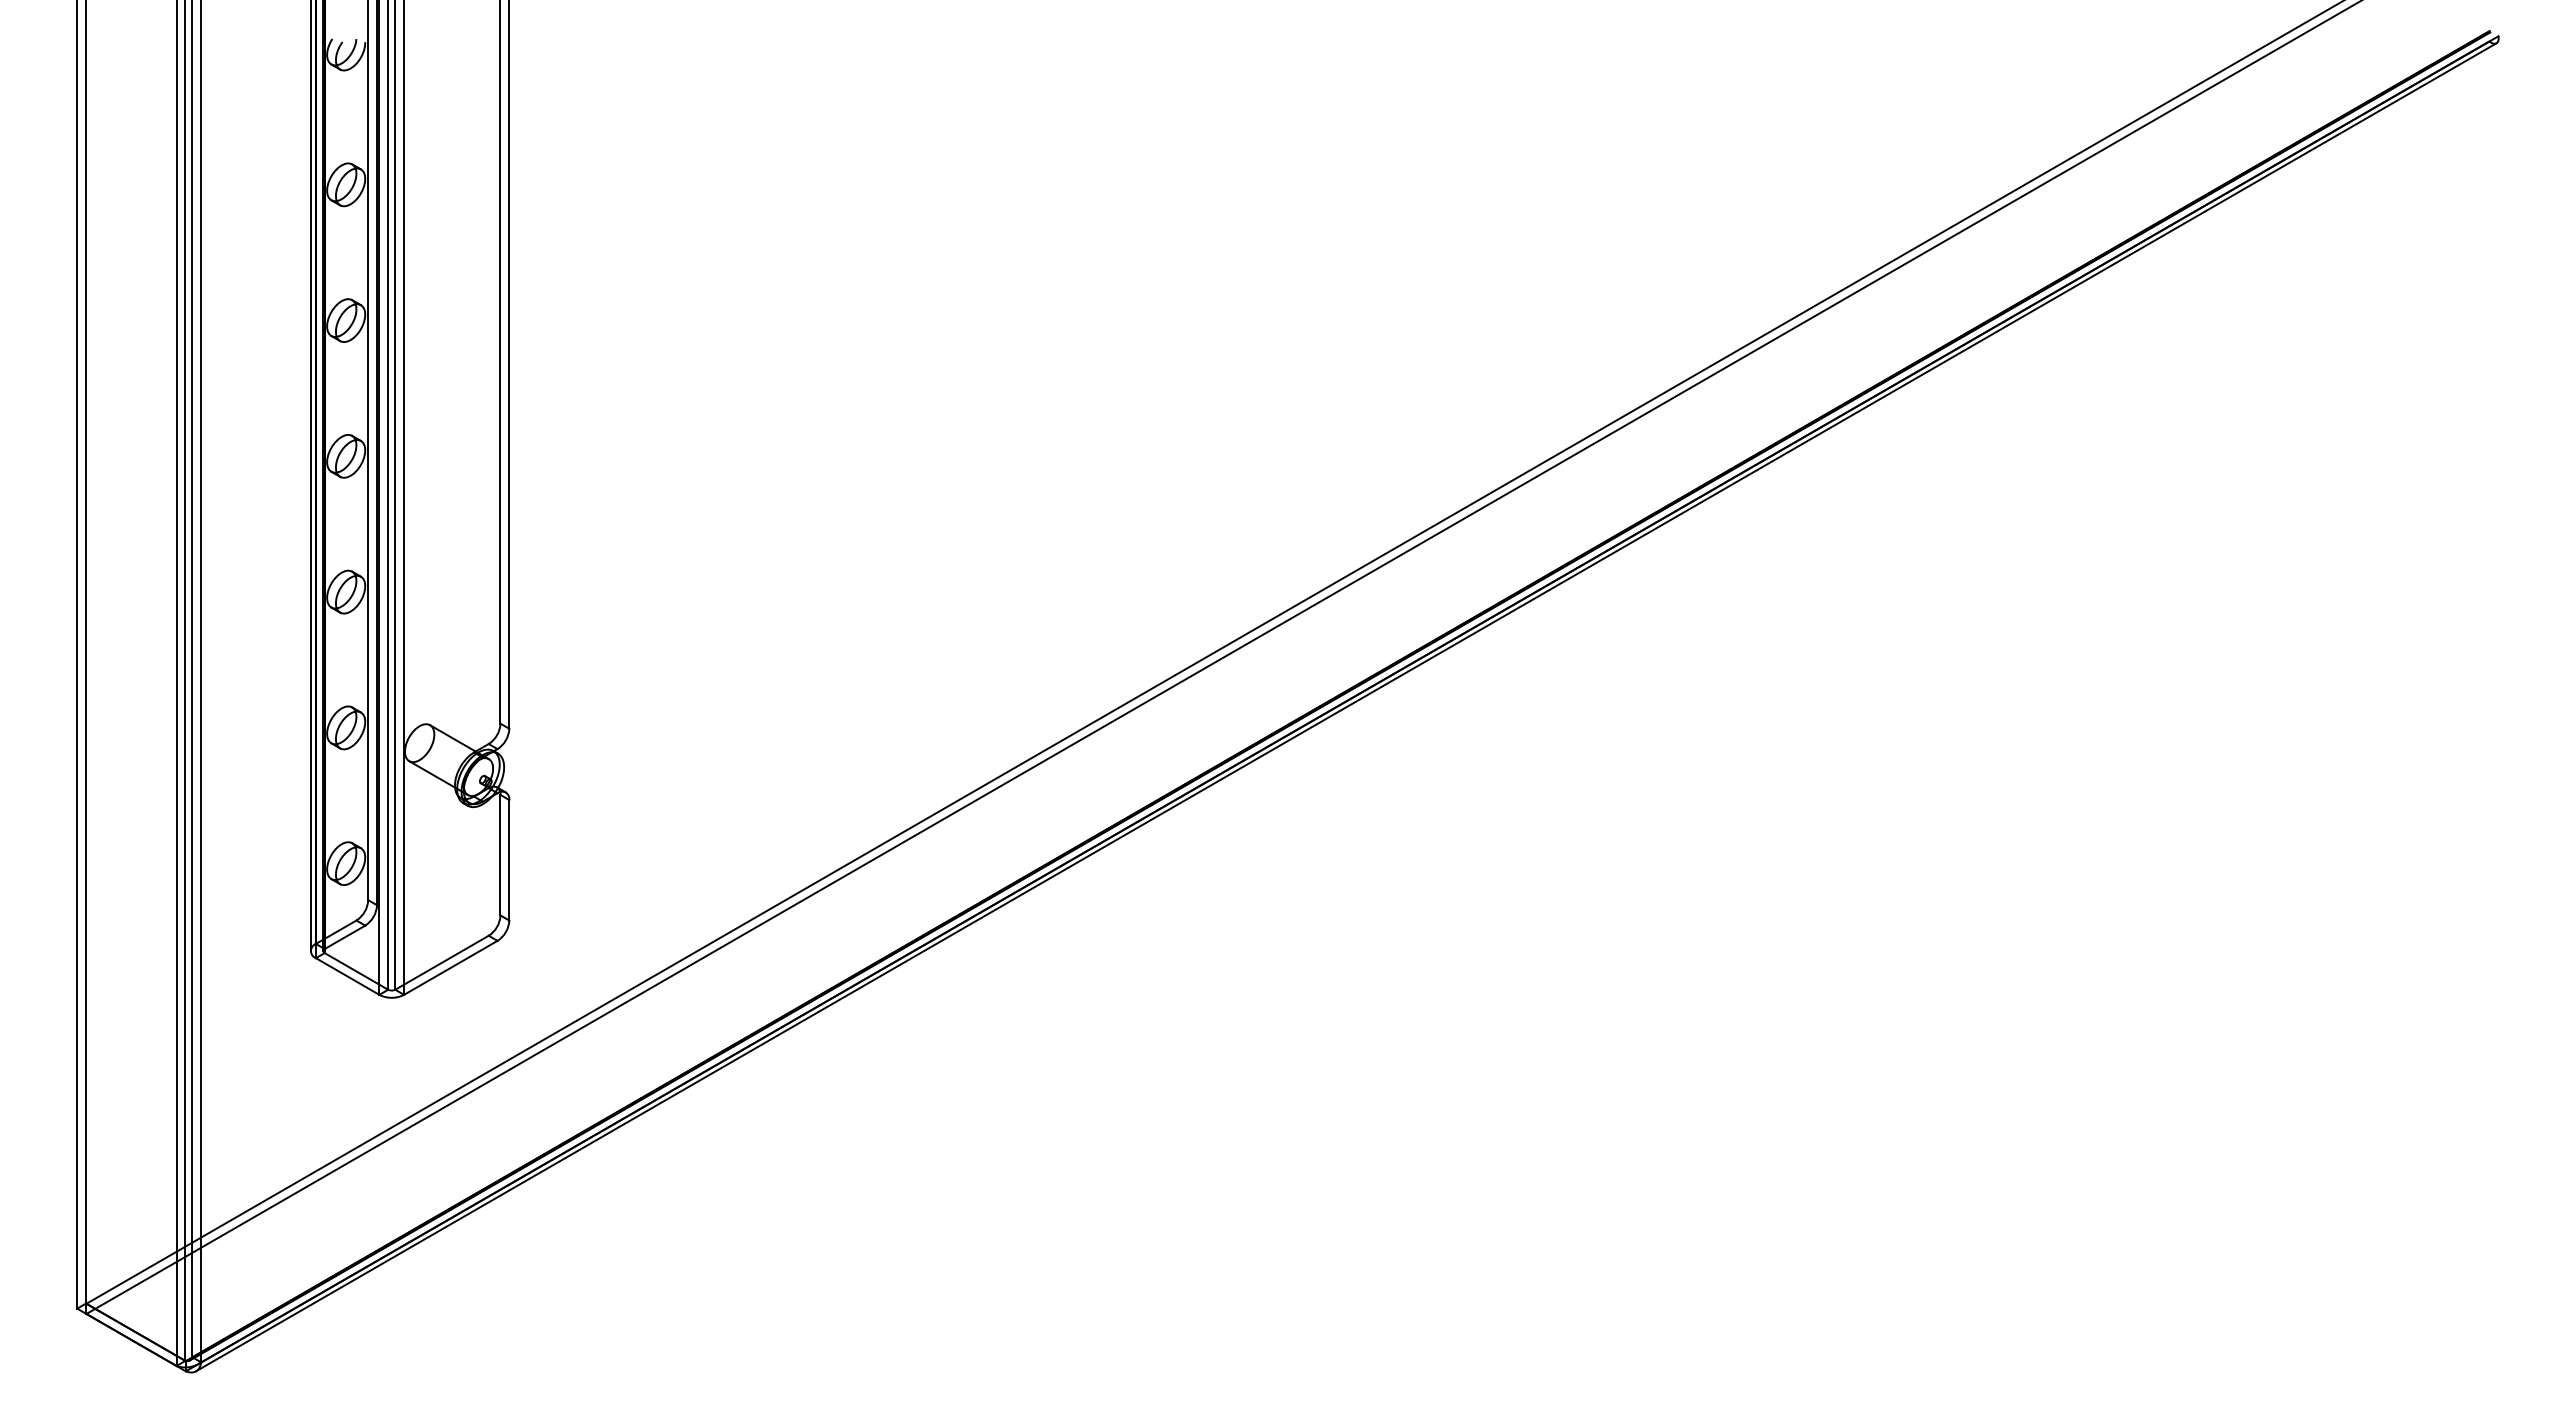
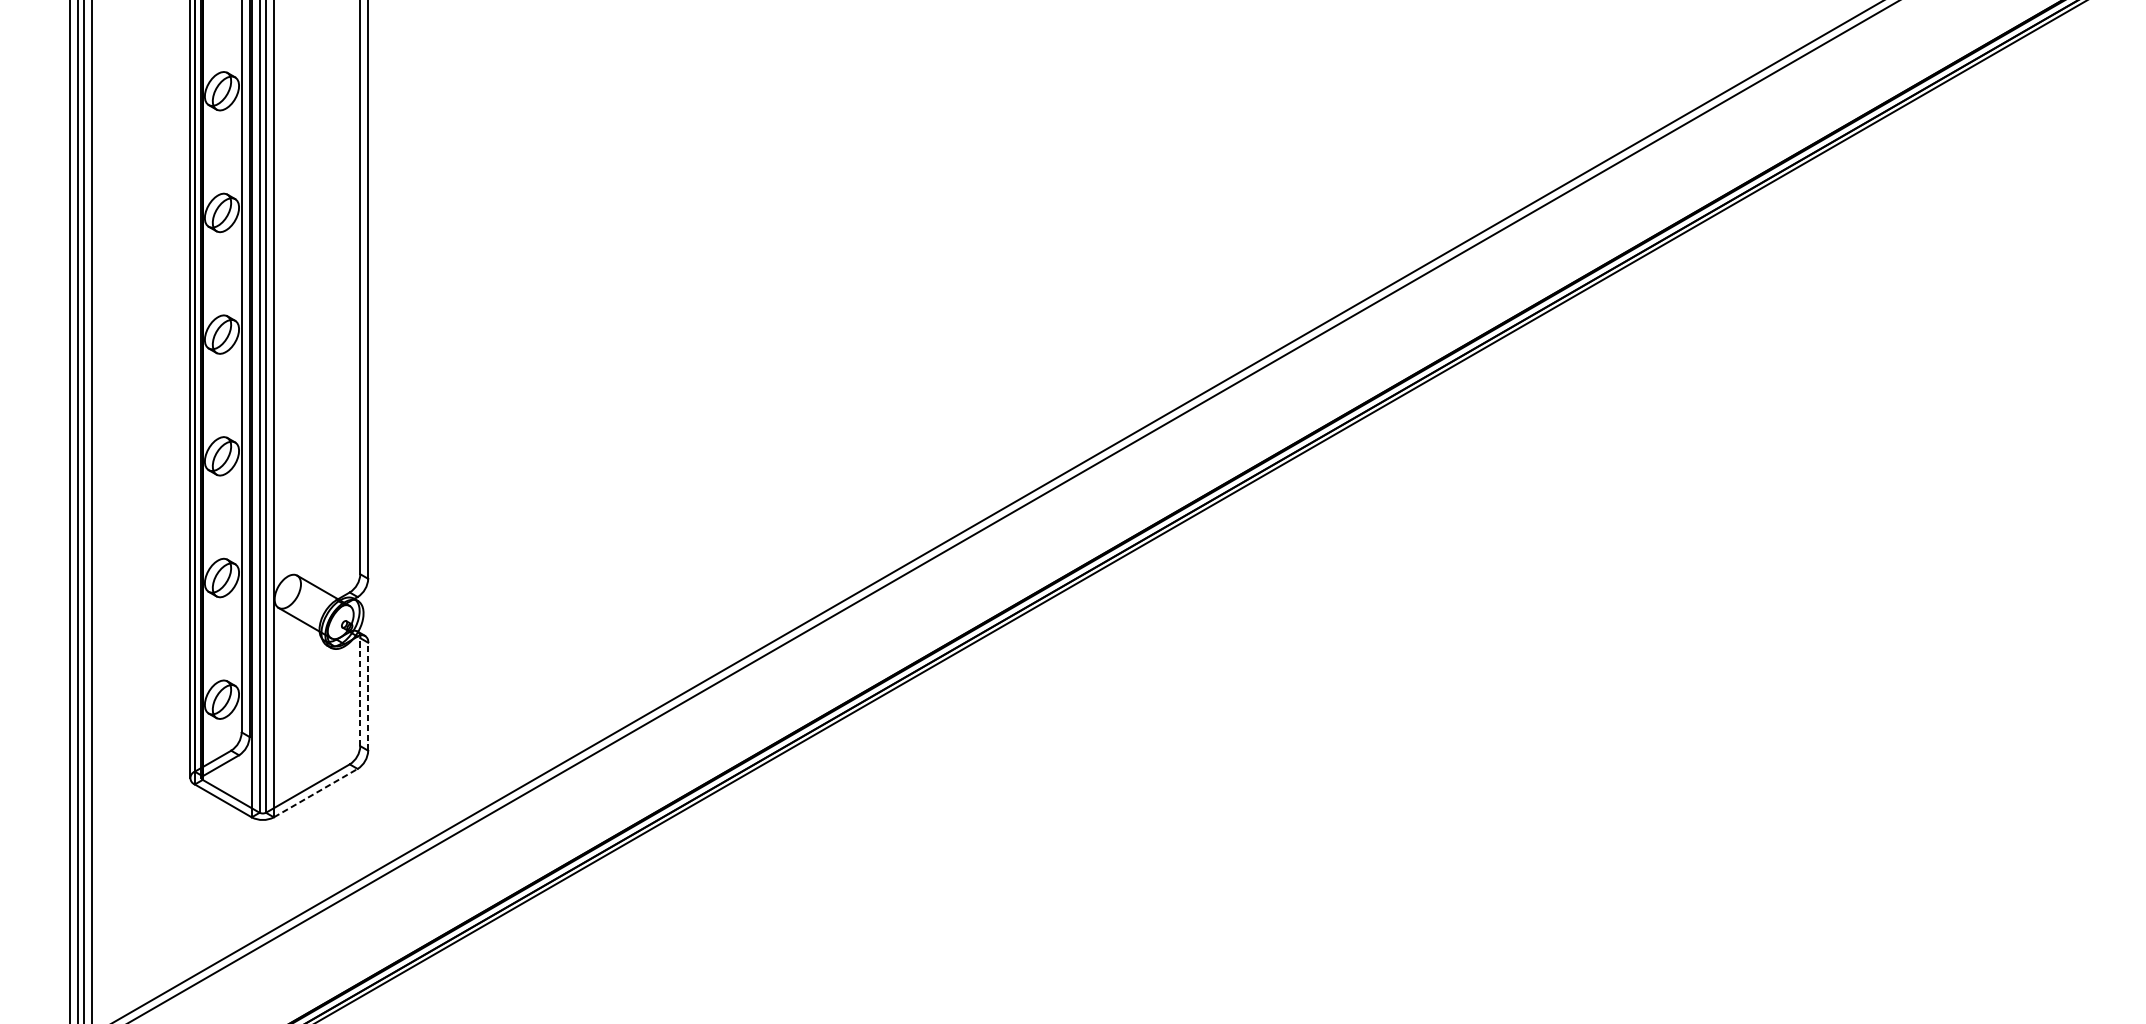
line: (500, 854) -> (360, 691), solid -> dashed
line: (509, 859) -> (368, 696), solid -> dashed
line: (450, 967) -> (315, 792), solid -> dashed

